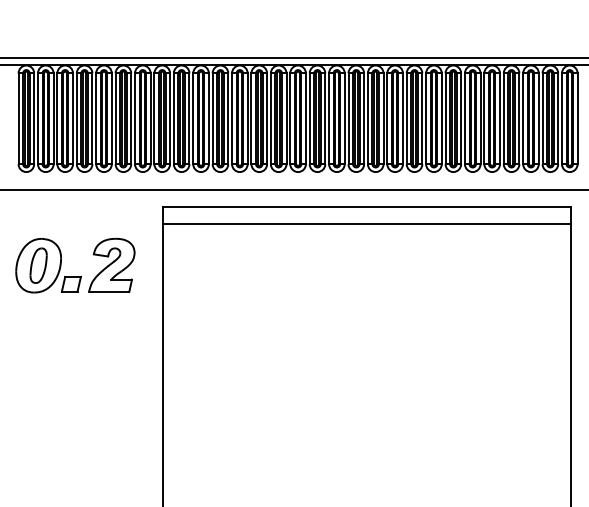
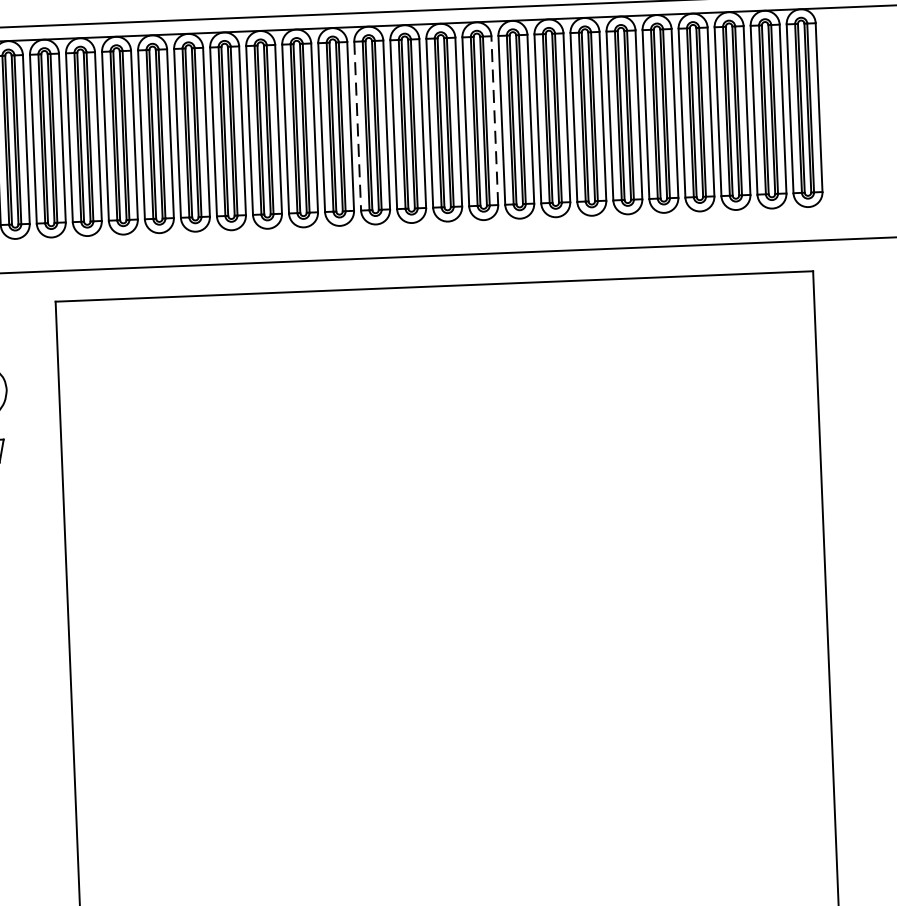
line: (402, 118) -> (493, 120), solid -> dashed
line: (329, 119) -> (358, 127), solid -> dashed
line: (366, 224) -> (435, 319), removed

